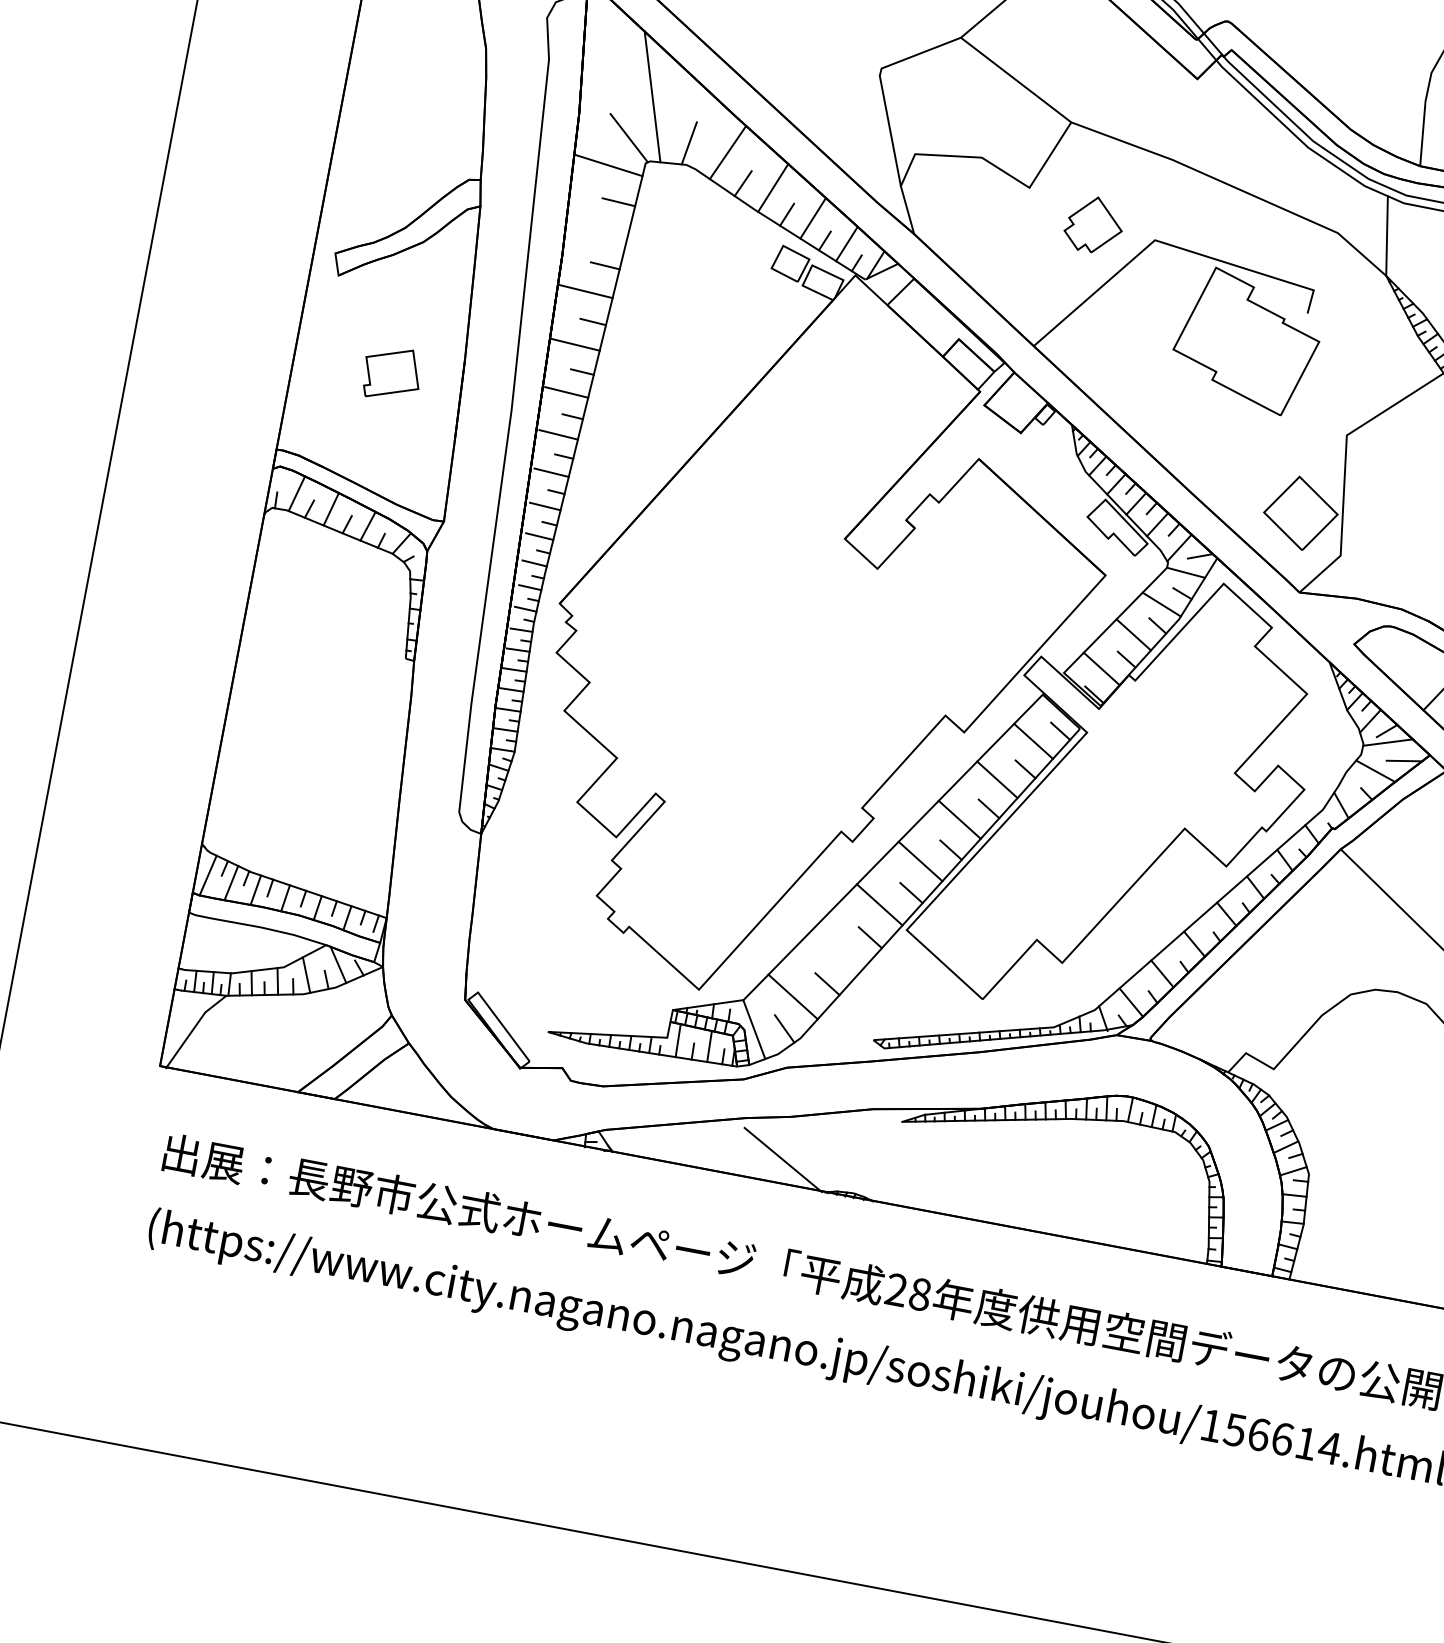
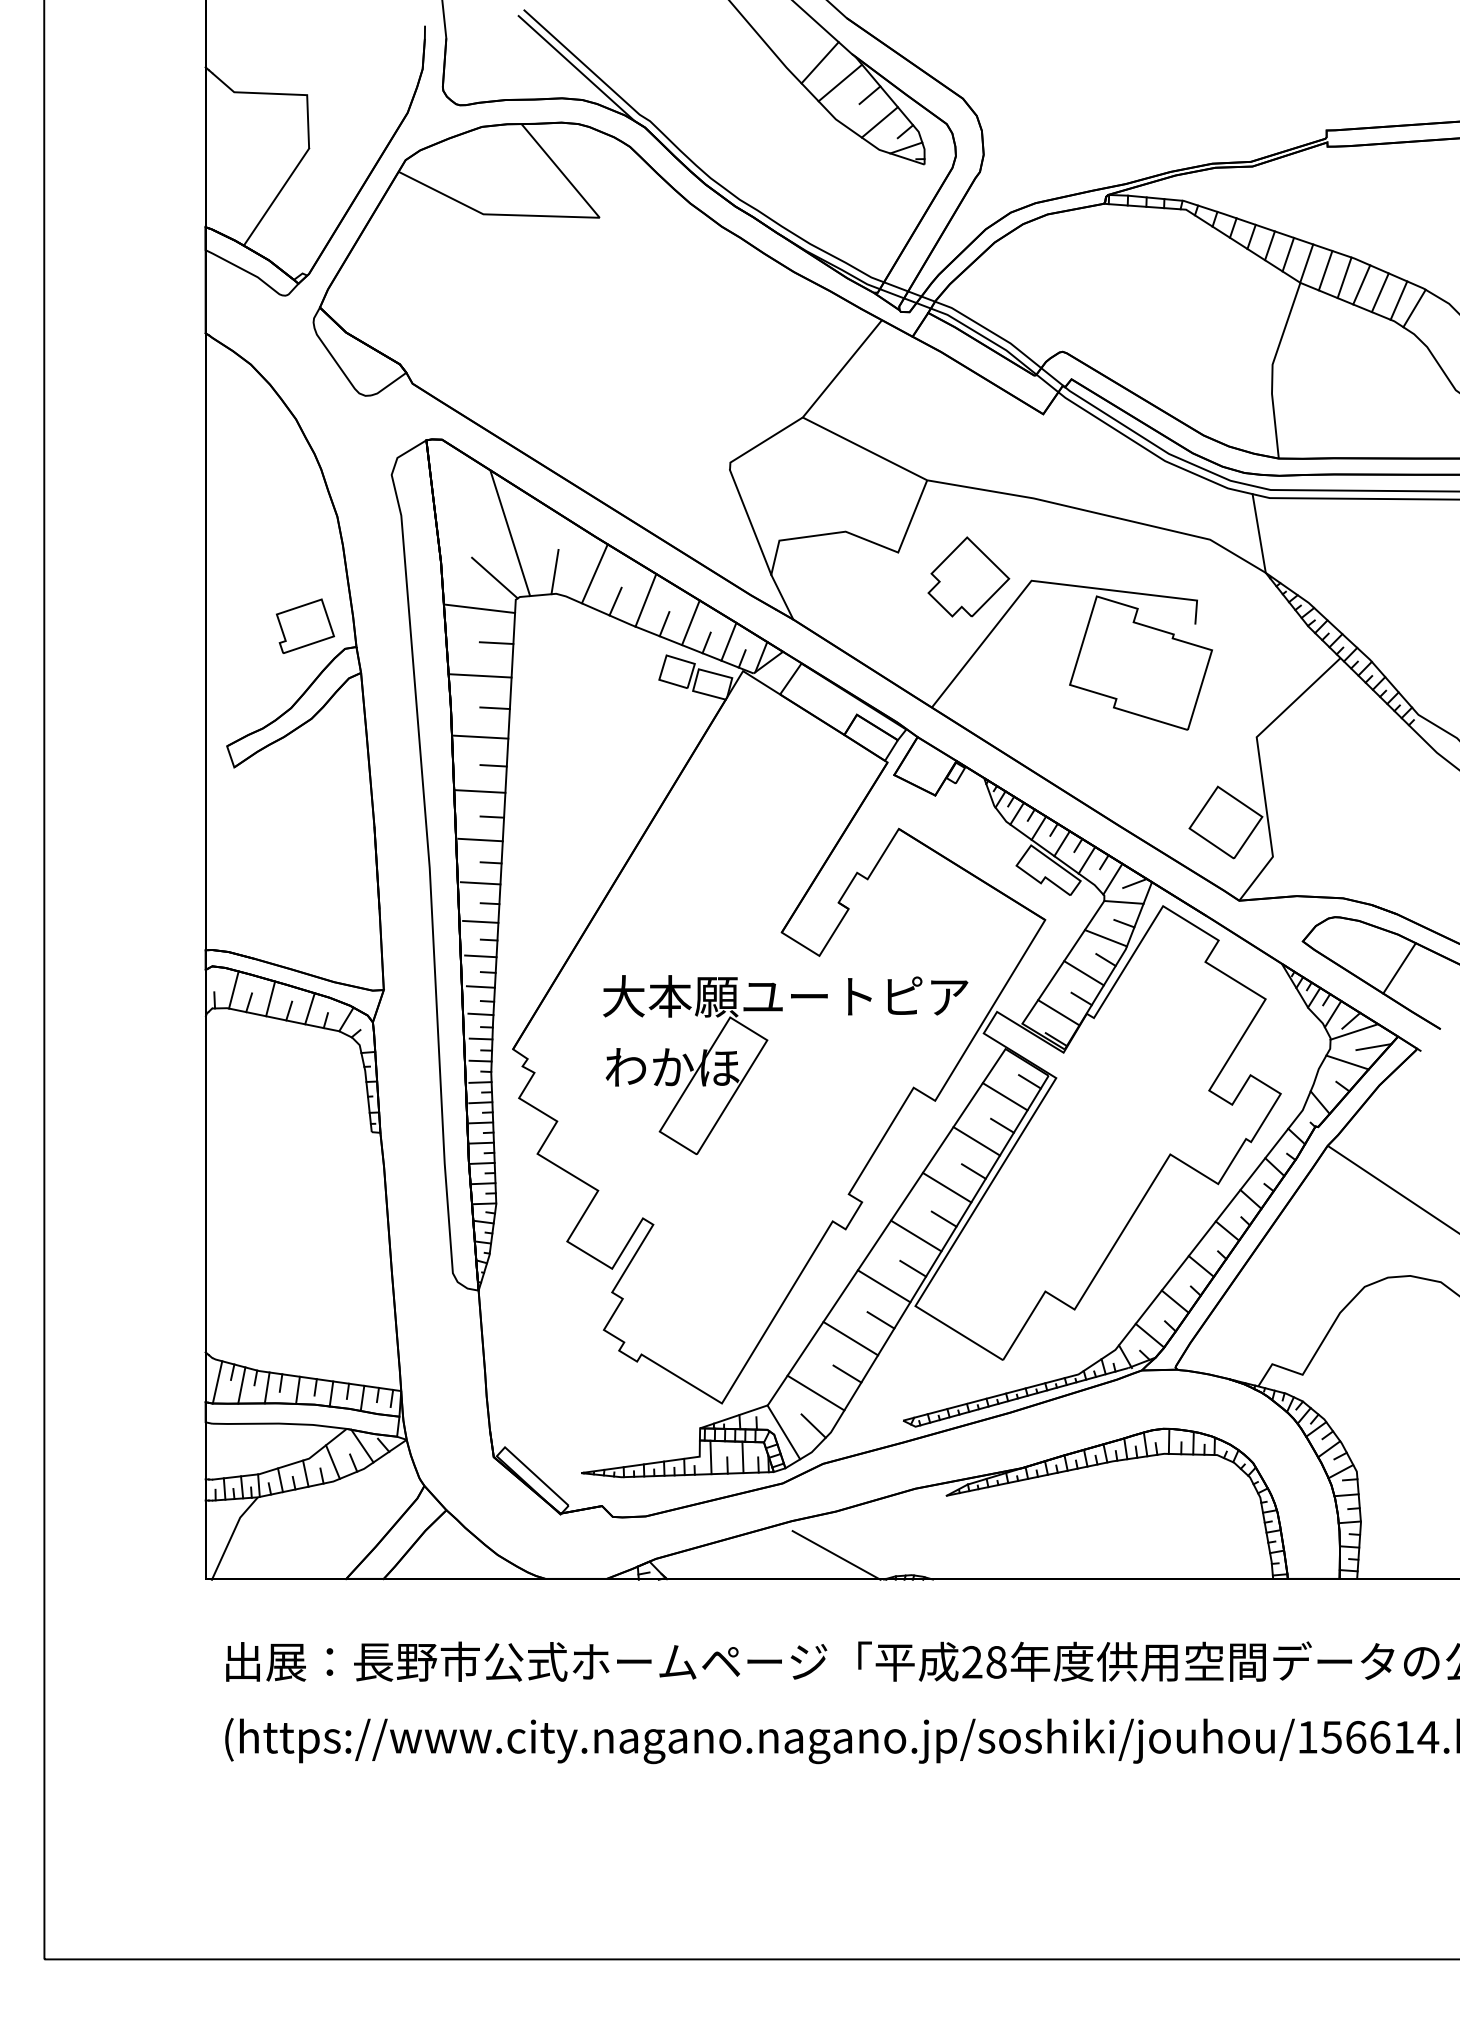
part: (1094, 224) -> (968, 576), size x1.43
line: (596, 230) -> (479, 675), added
part: (392, 373) -> (305, 625), moved
part: (804, 651) -> (762, 1050), added
line: (837, 949) -> (850, 1338), added

